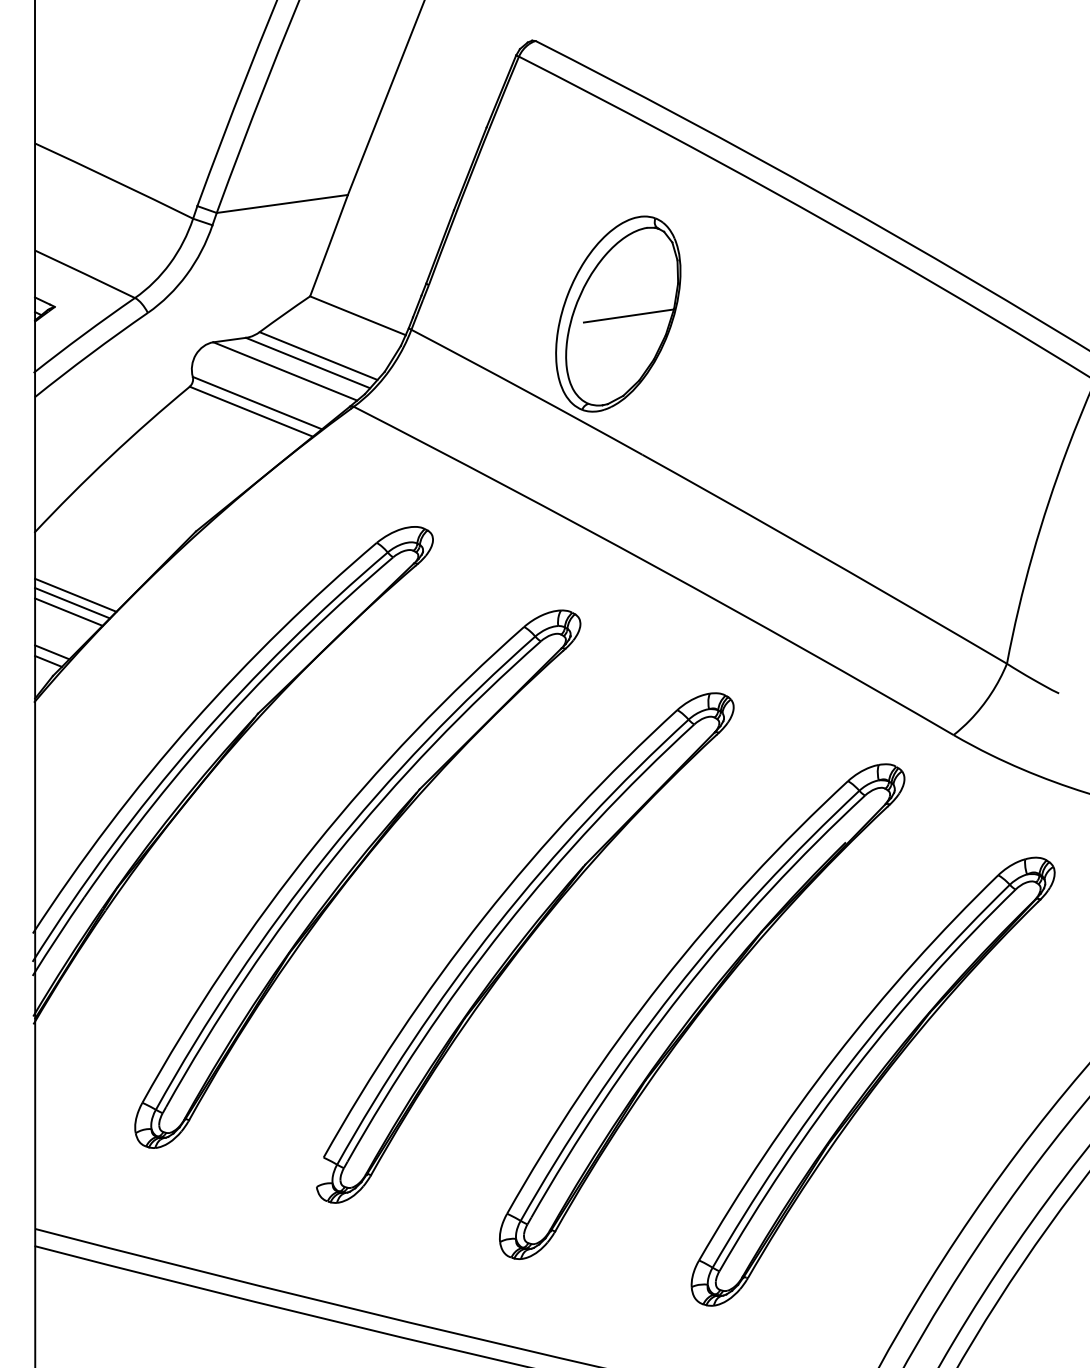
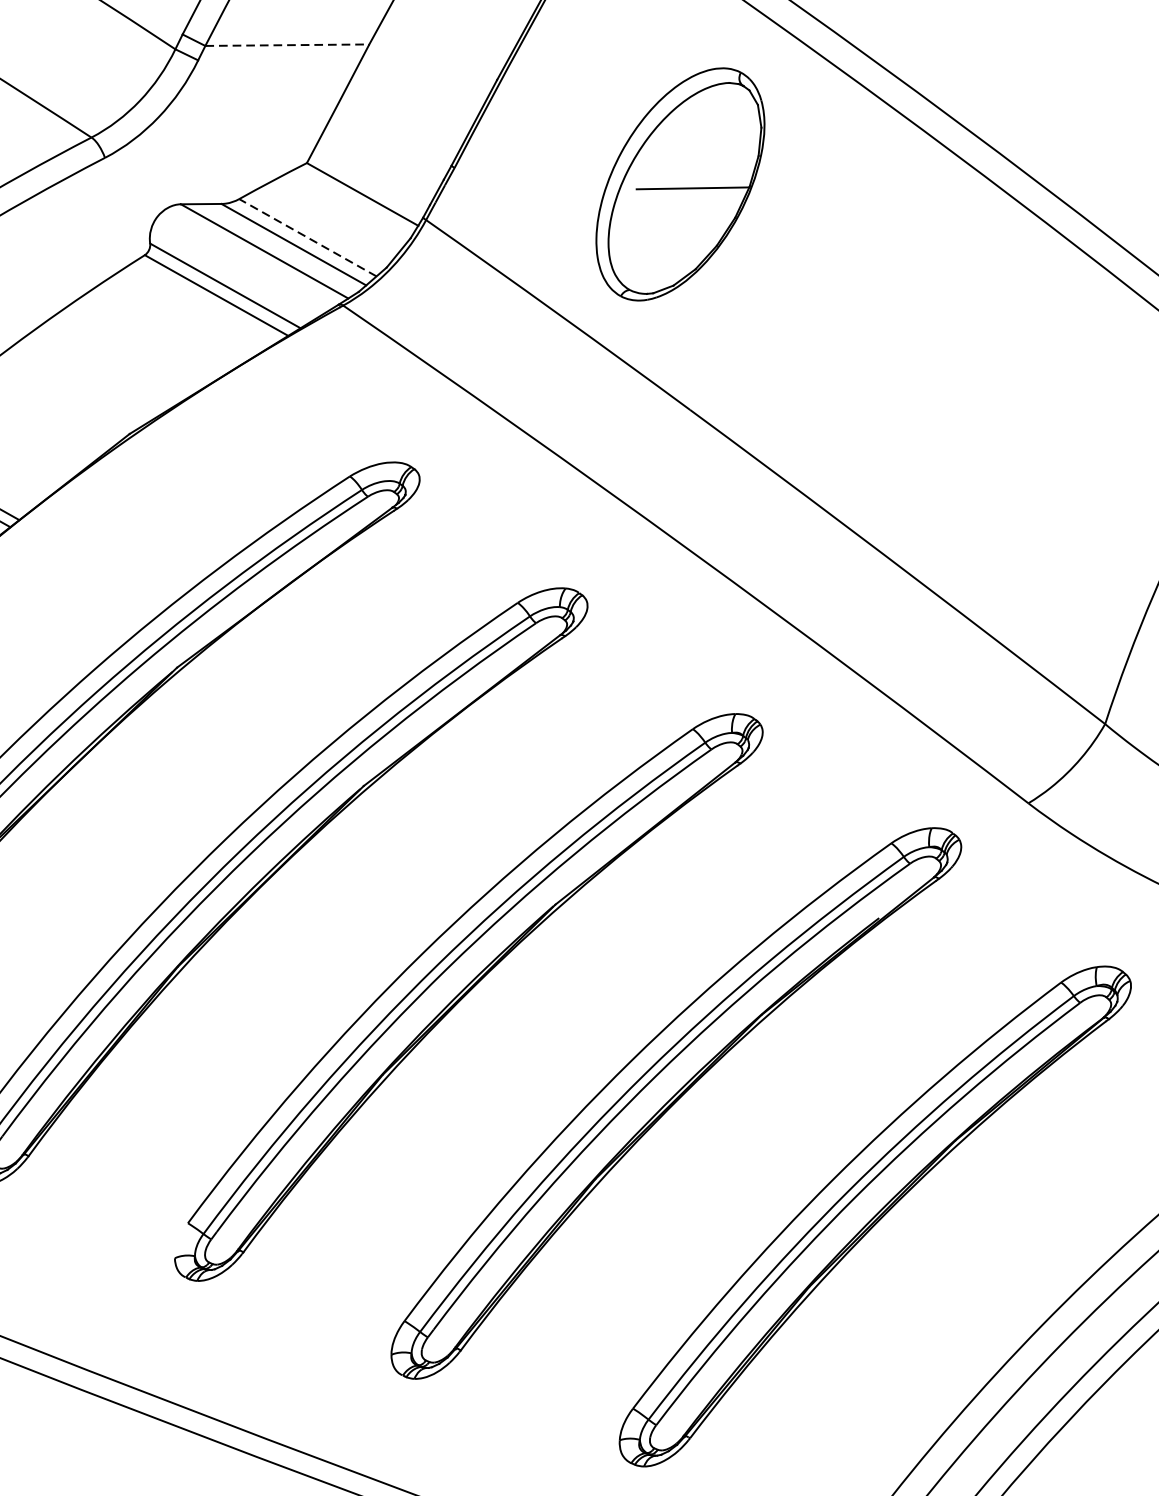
line: (282, 203) -> (287, 44), solid -> dashed
part: (618, 313) -> (680, 183), moved
line: (318, 356) -> (307, 238), solid -> dashed

